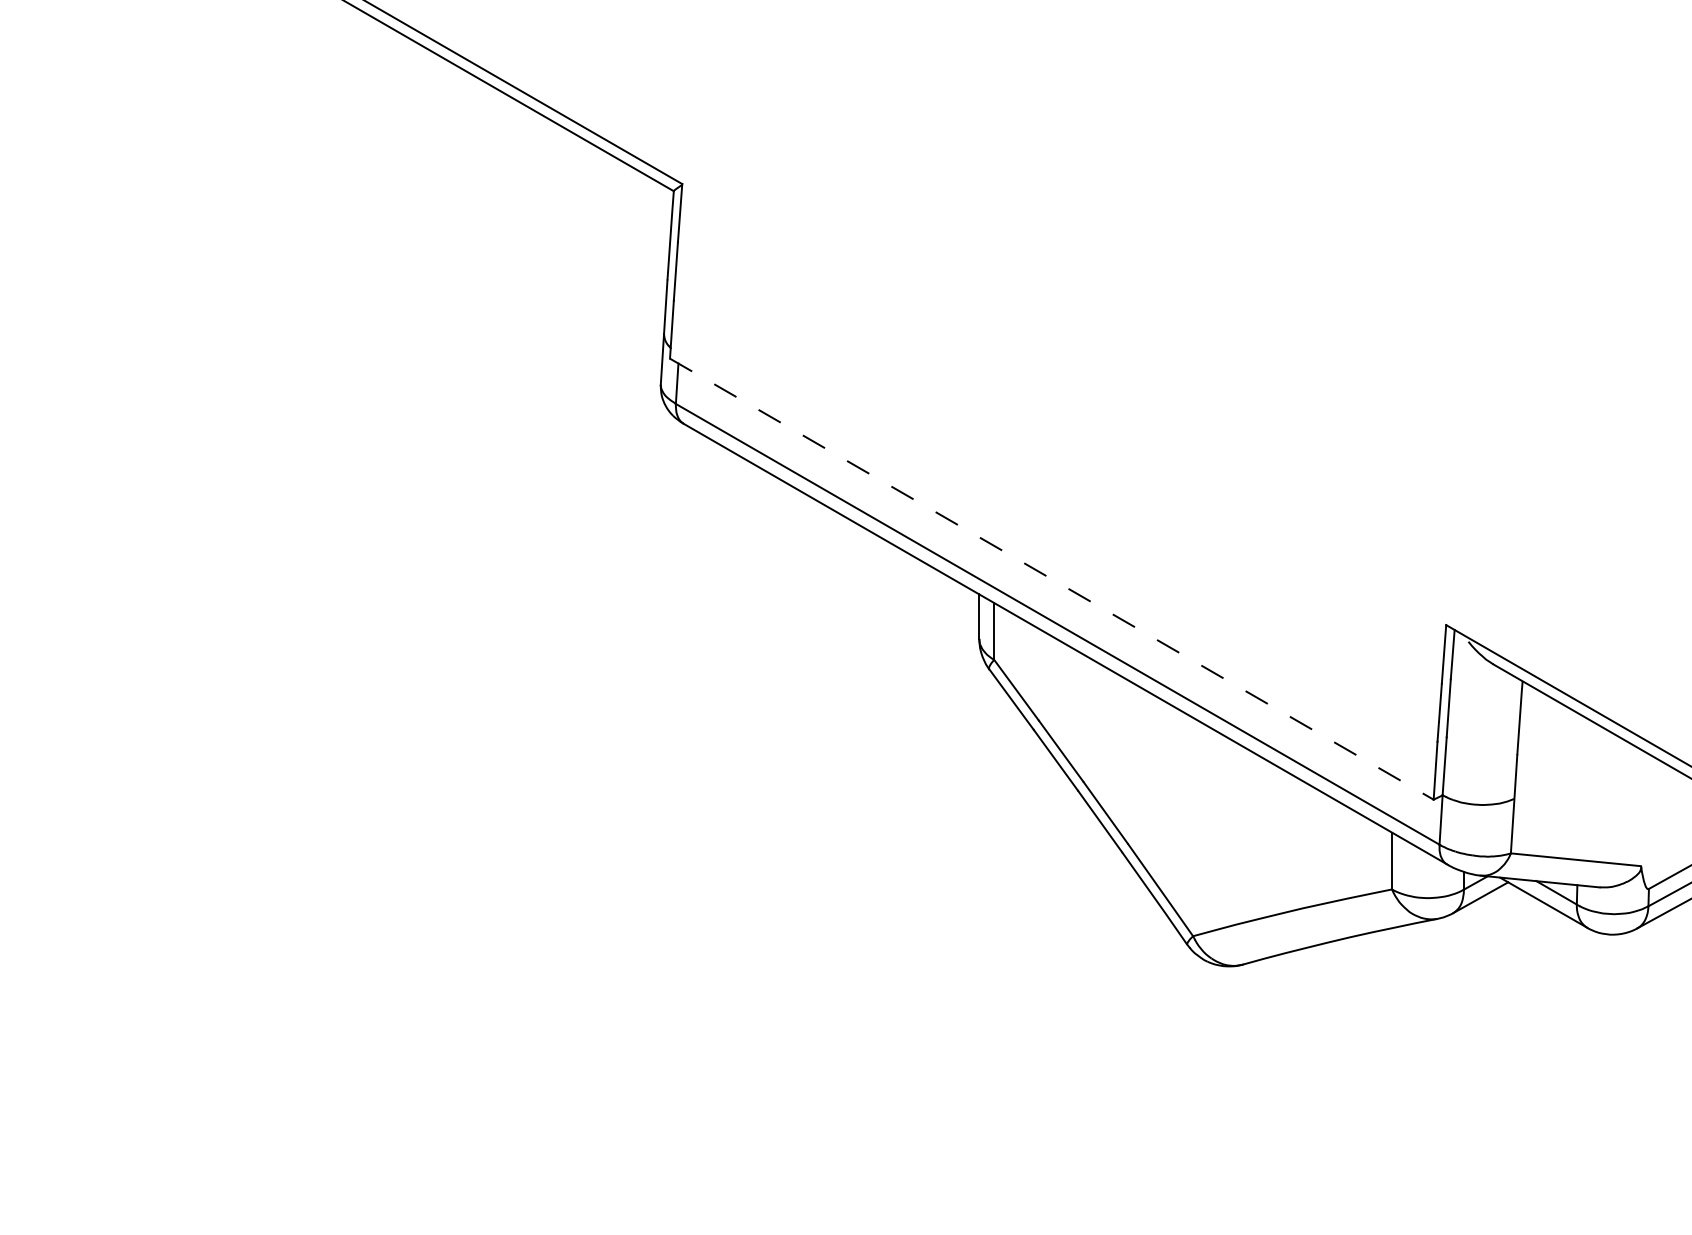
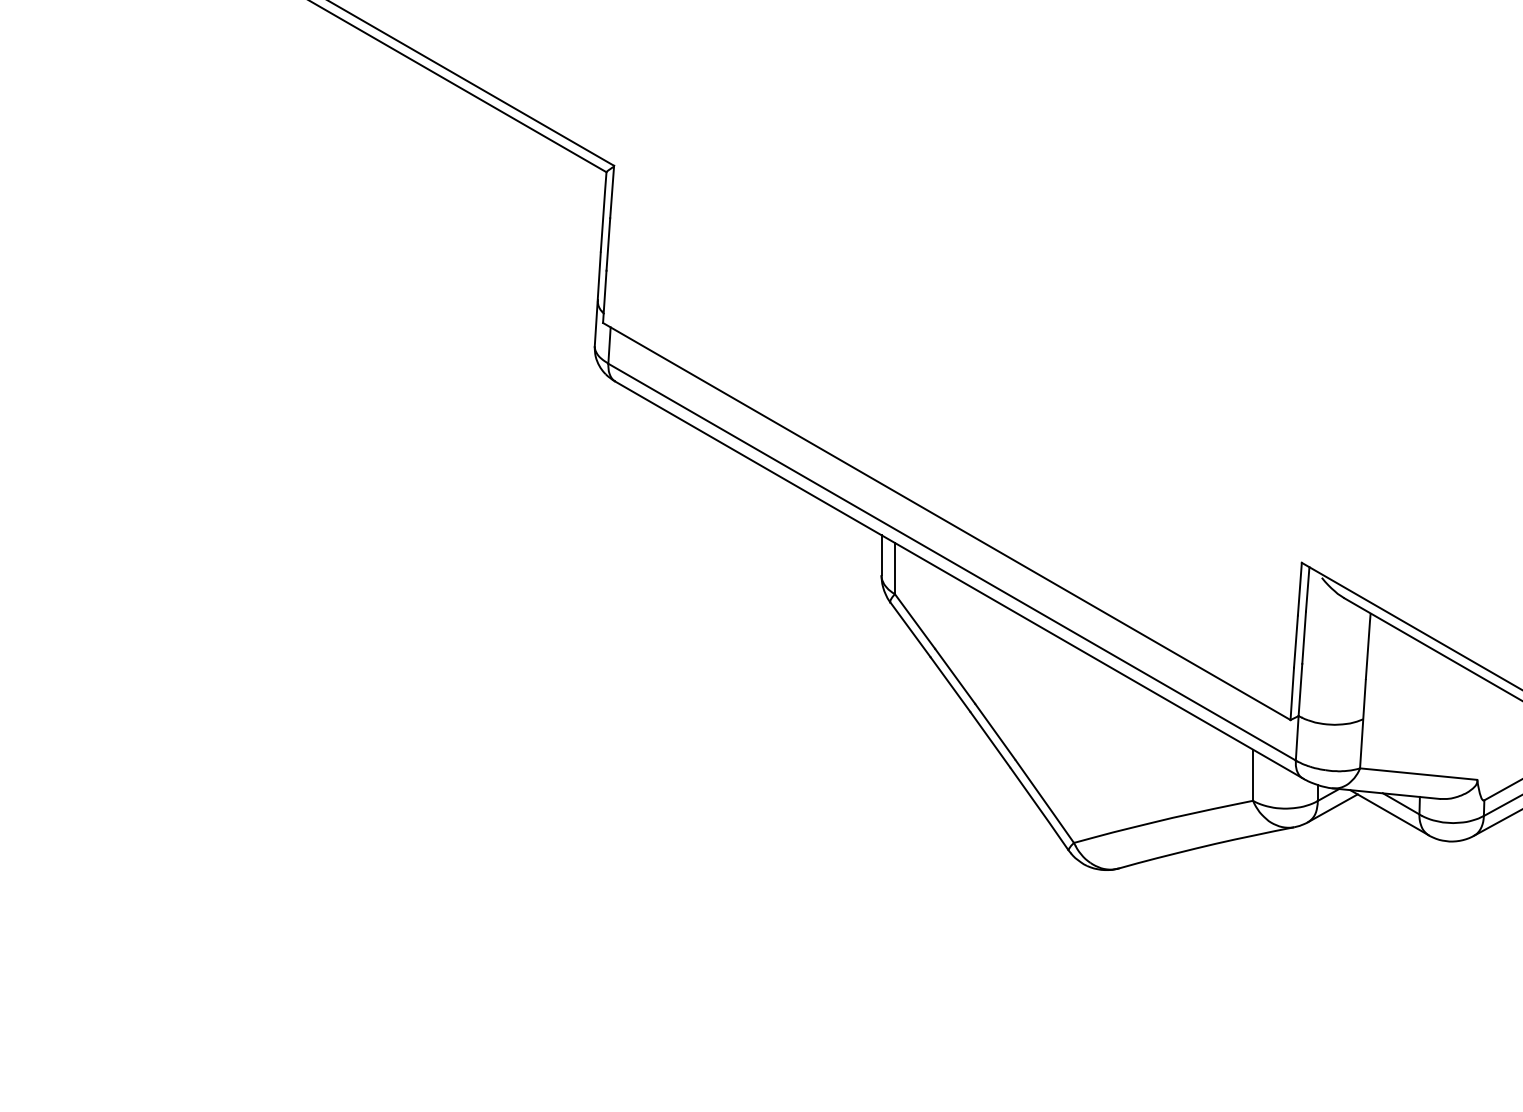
line: (1051, 579) -> (946, 521), dashed -> solid

